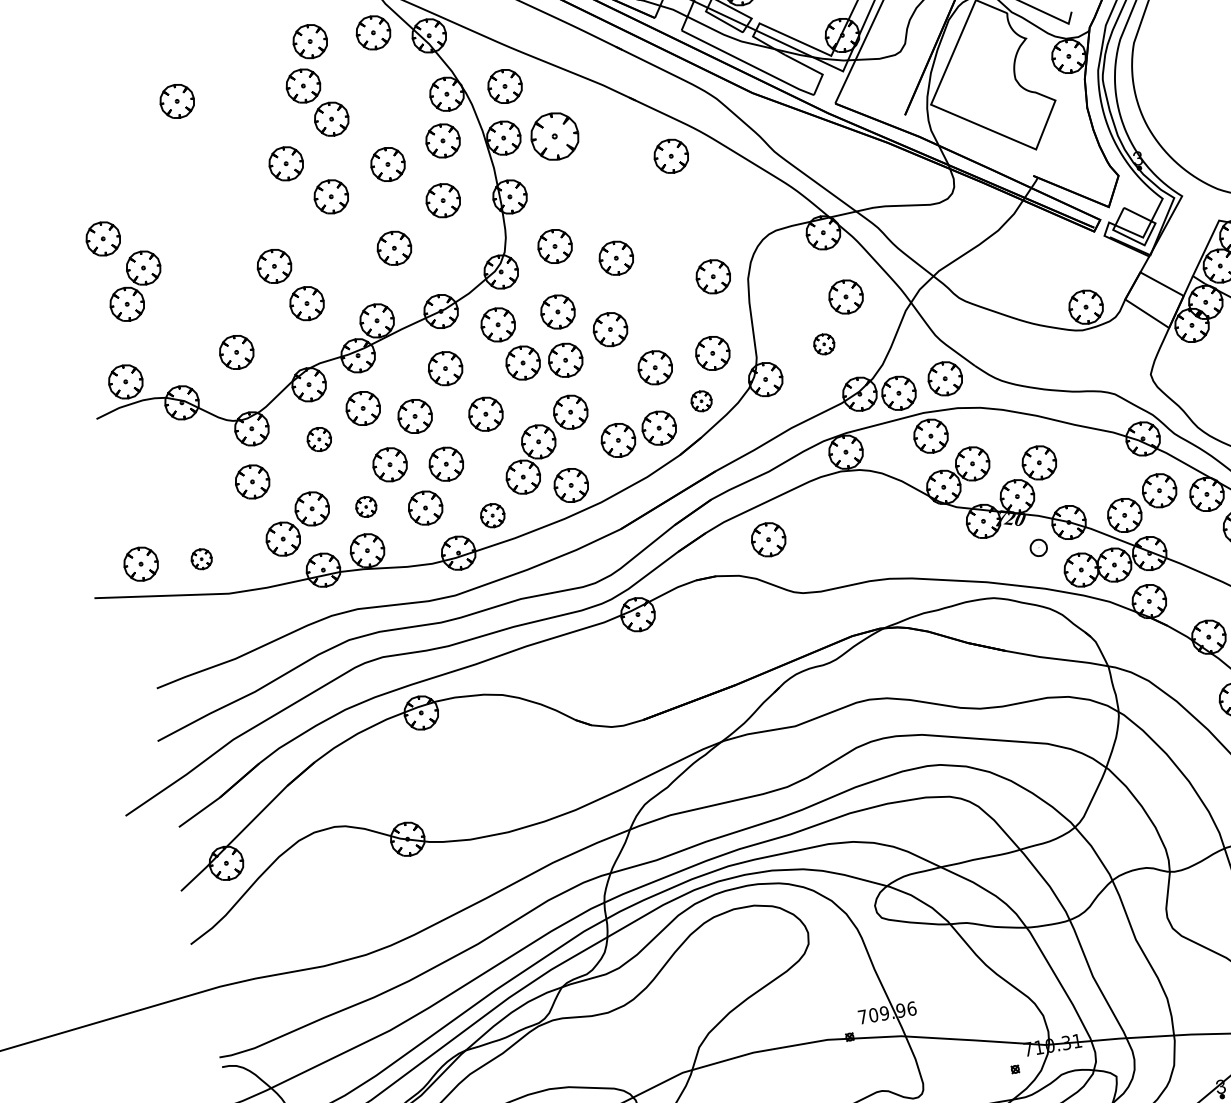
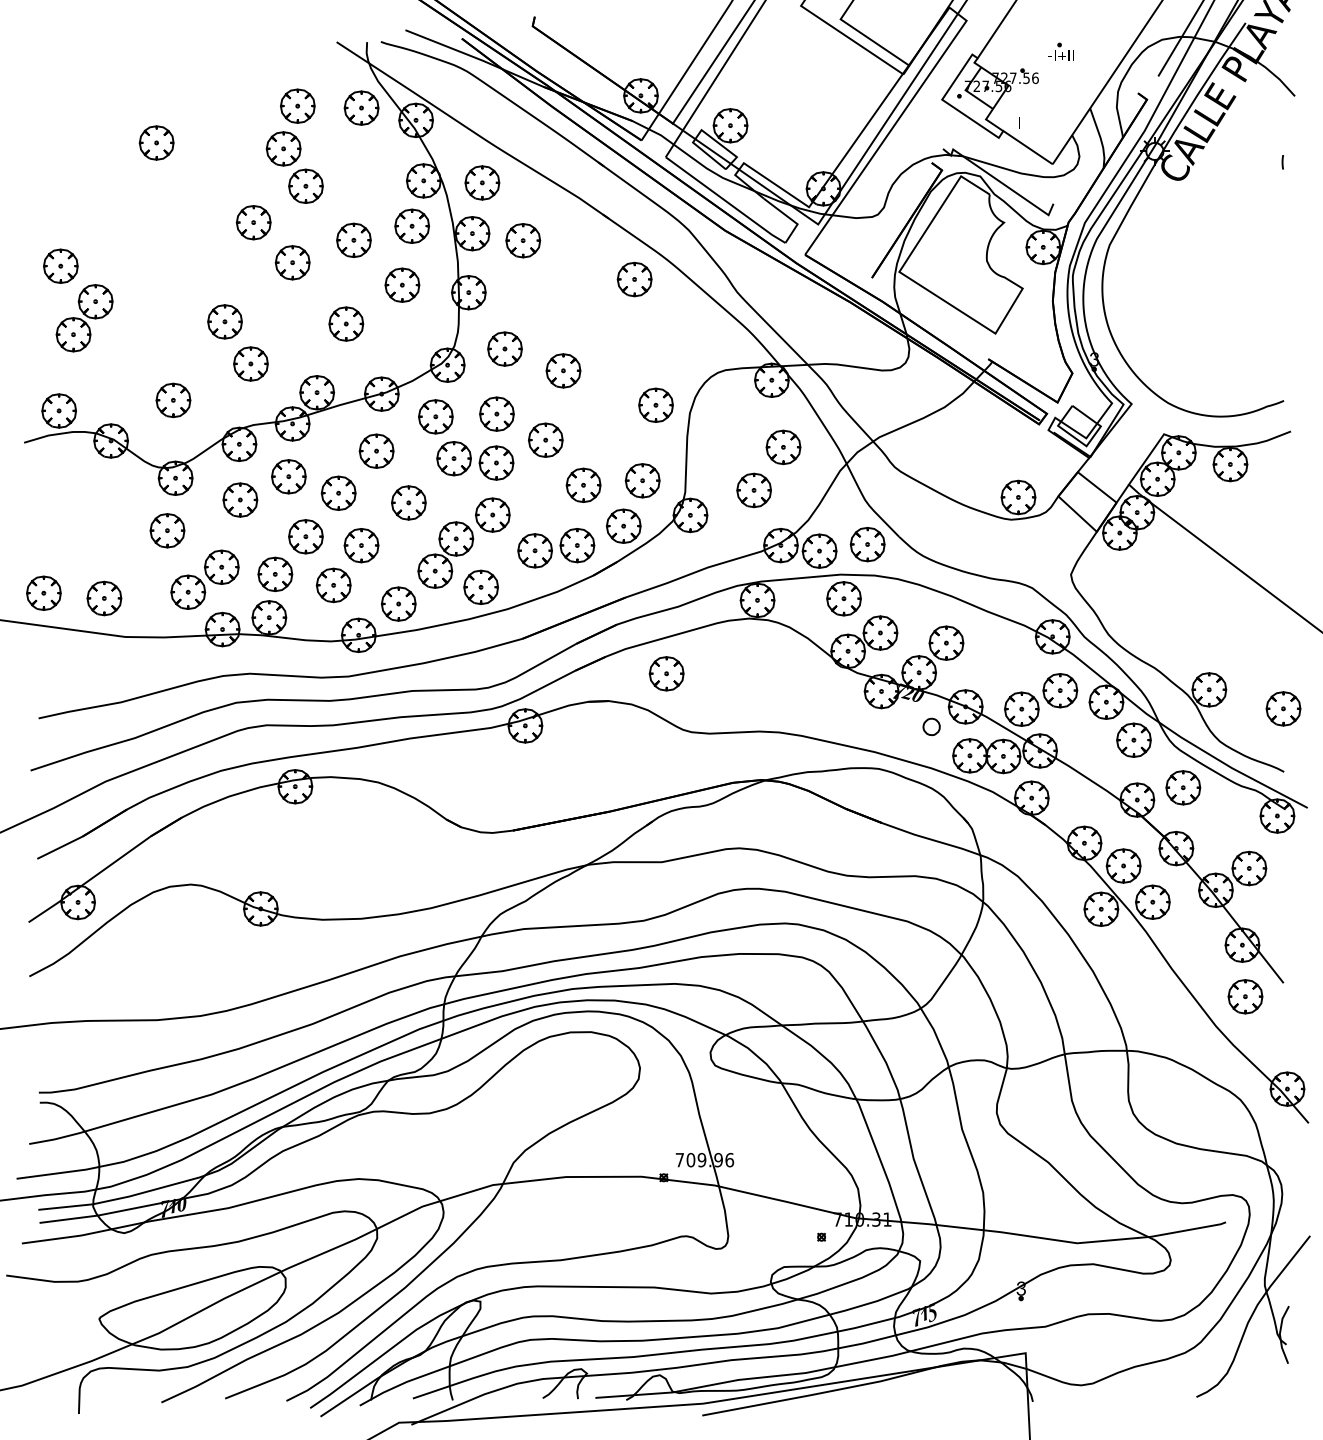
part: (555, 136) -> (523, 240), size x0.71
part: (823, 344) -> (753, 490), size x1.67
part: (701, 400) -> (623, 525), size x1.67
part: (319, 438) -> (240, 499), size x1.43
part: (366, 507) -> (275, 574), size x1.67
part: (492, 515) -> (398, 603), size x1.43
part: (201, 559) -> (104, 598), size x1.67

